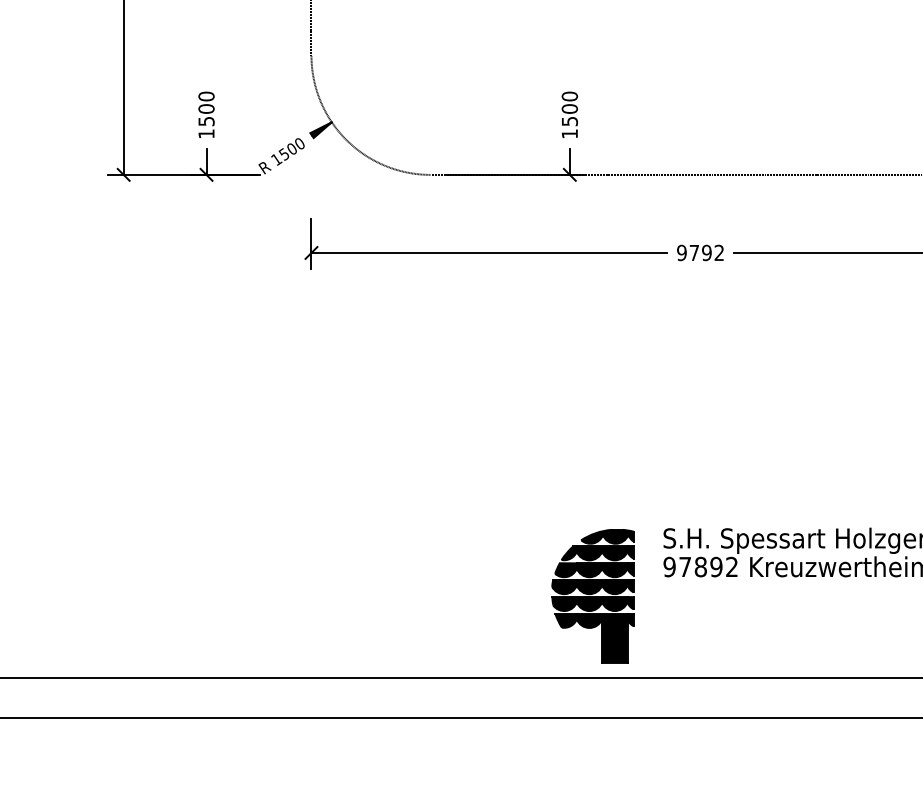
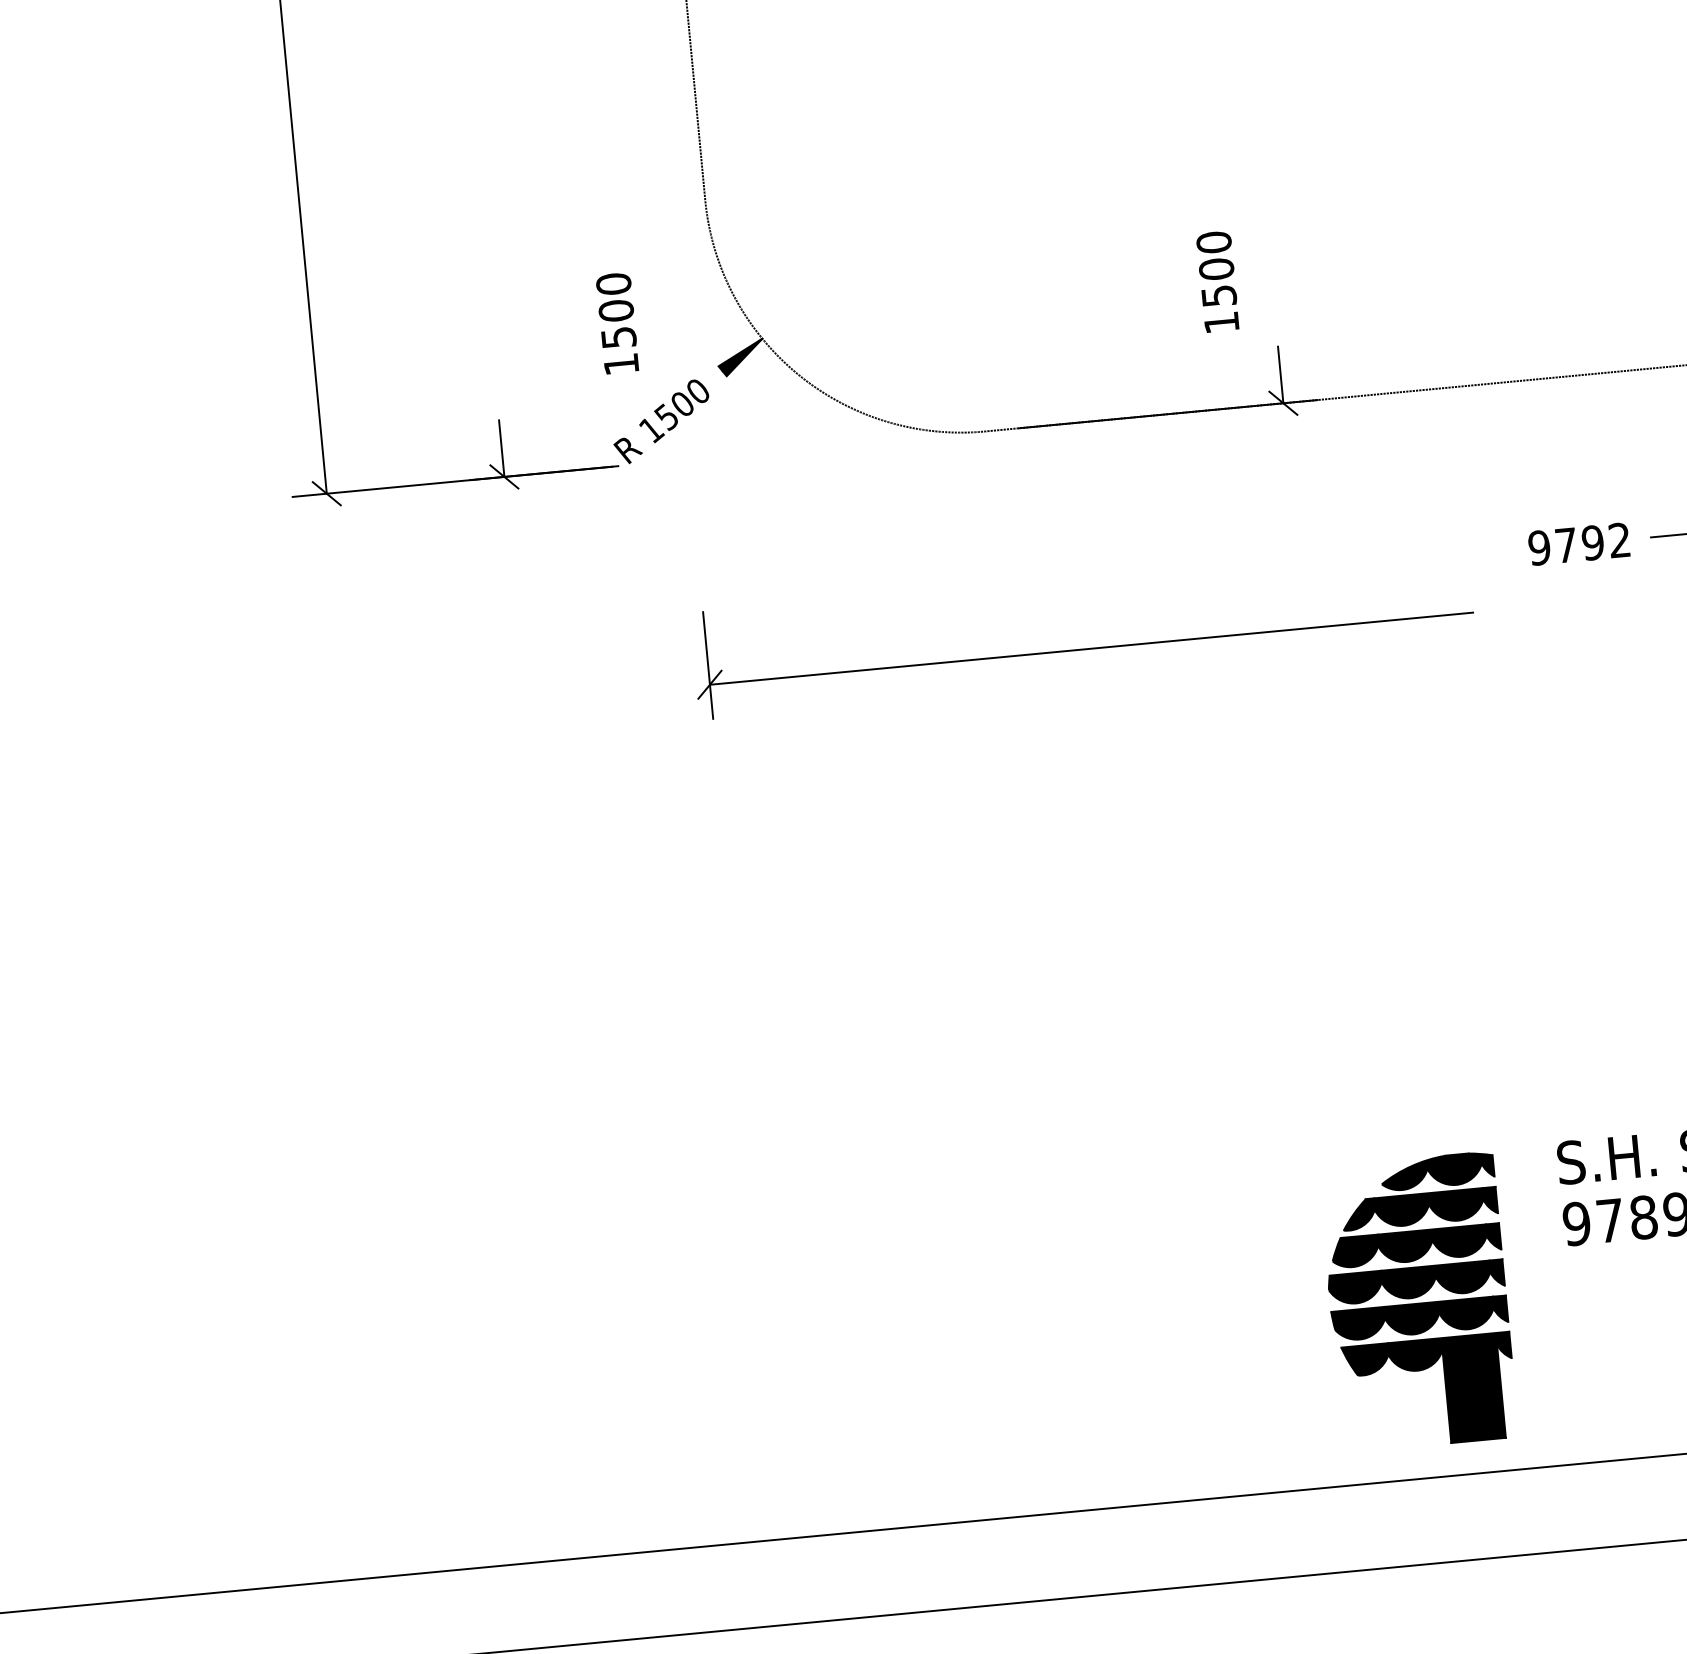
text: (206, 114) -> (617, 322), moved
text: (569, 114) -> (1216, 281), moved
part: (485, 252) -> (1082, 648), moved

